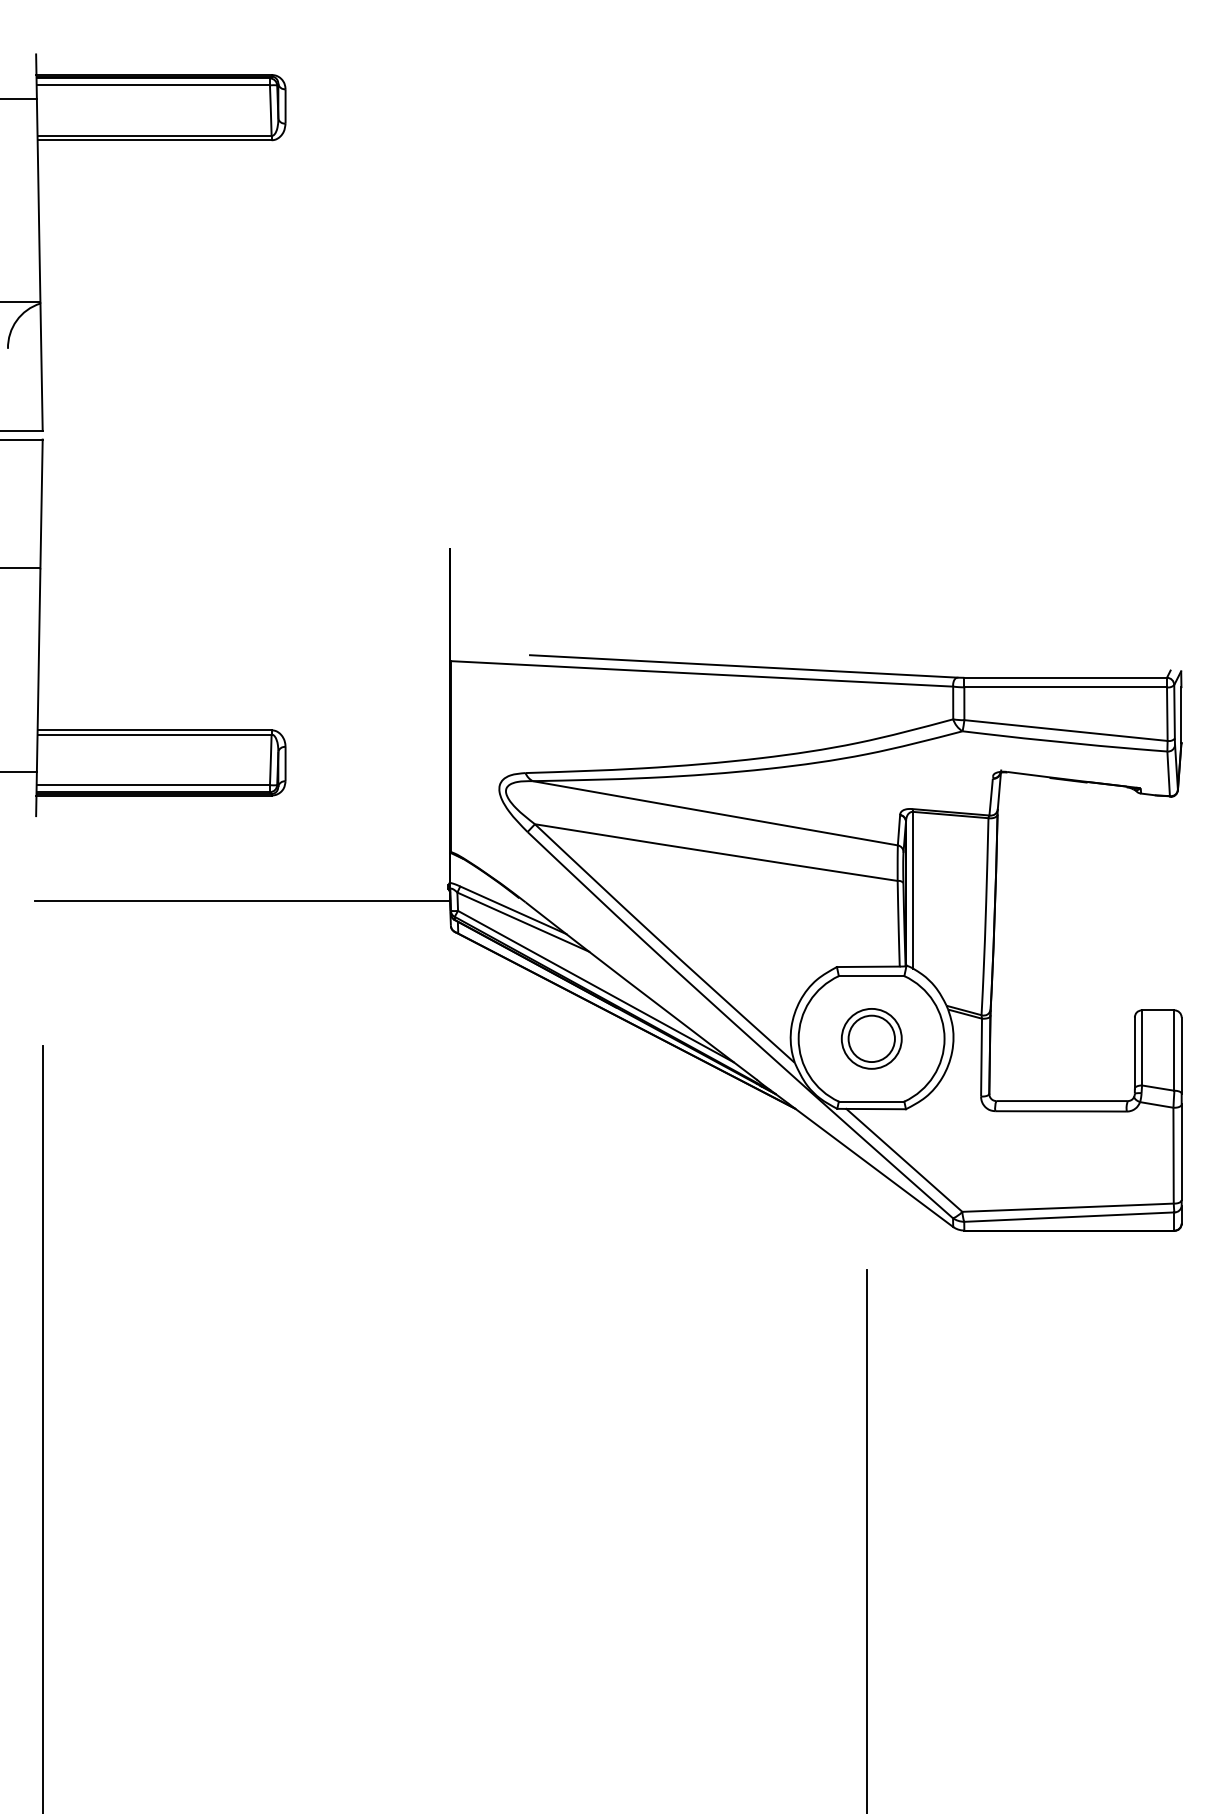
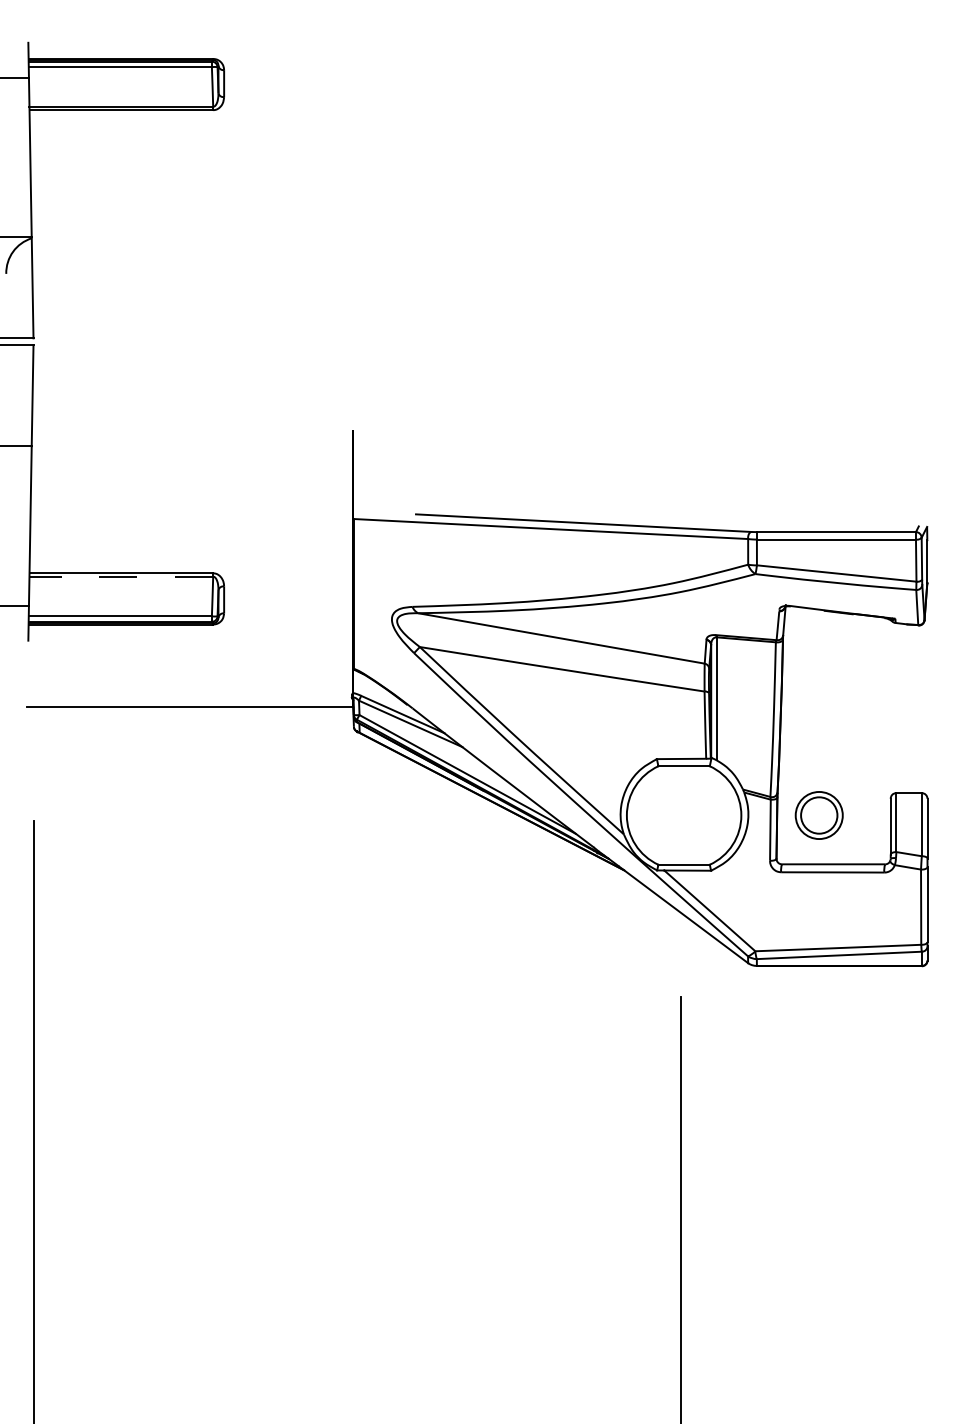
line: (154, 734) -> (121, 576), solid -> dashed
part: (871, 1038) -> (819, 815), moved

